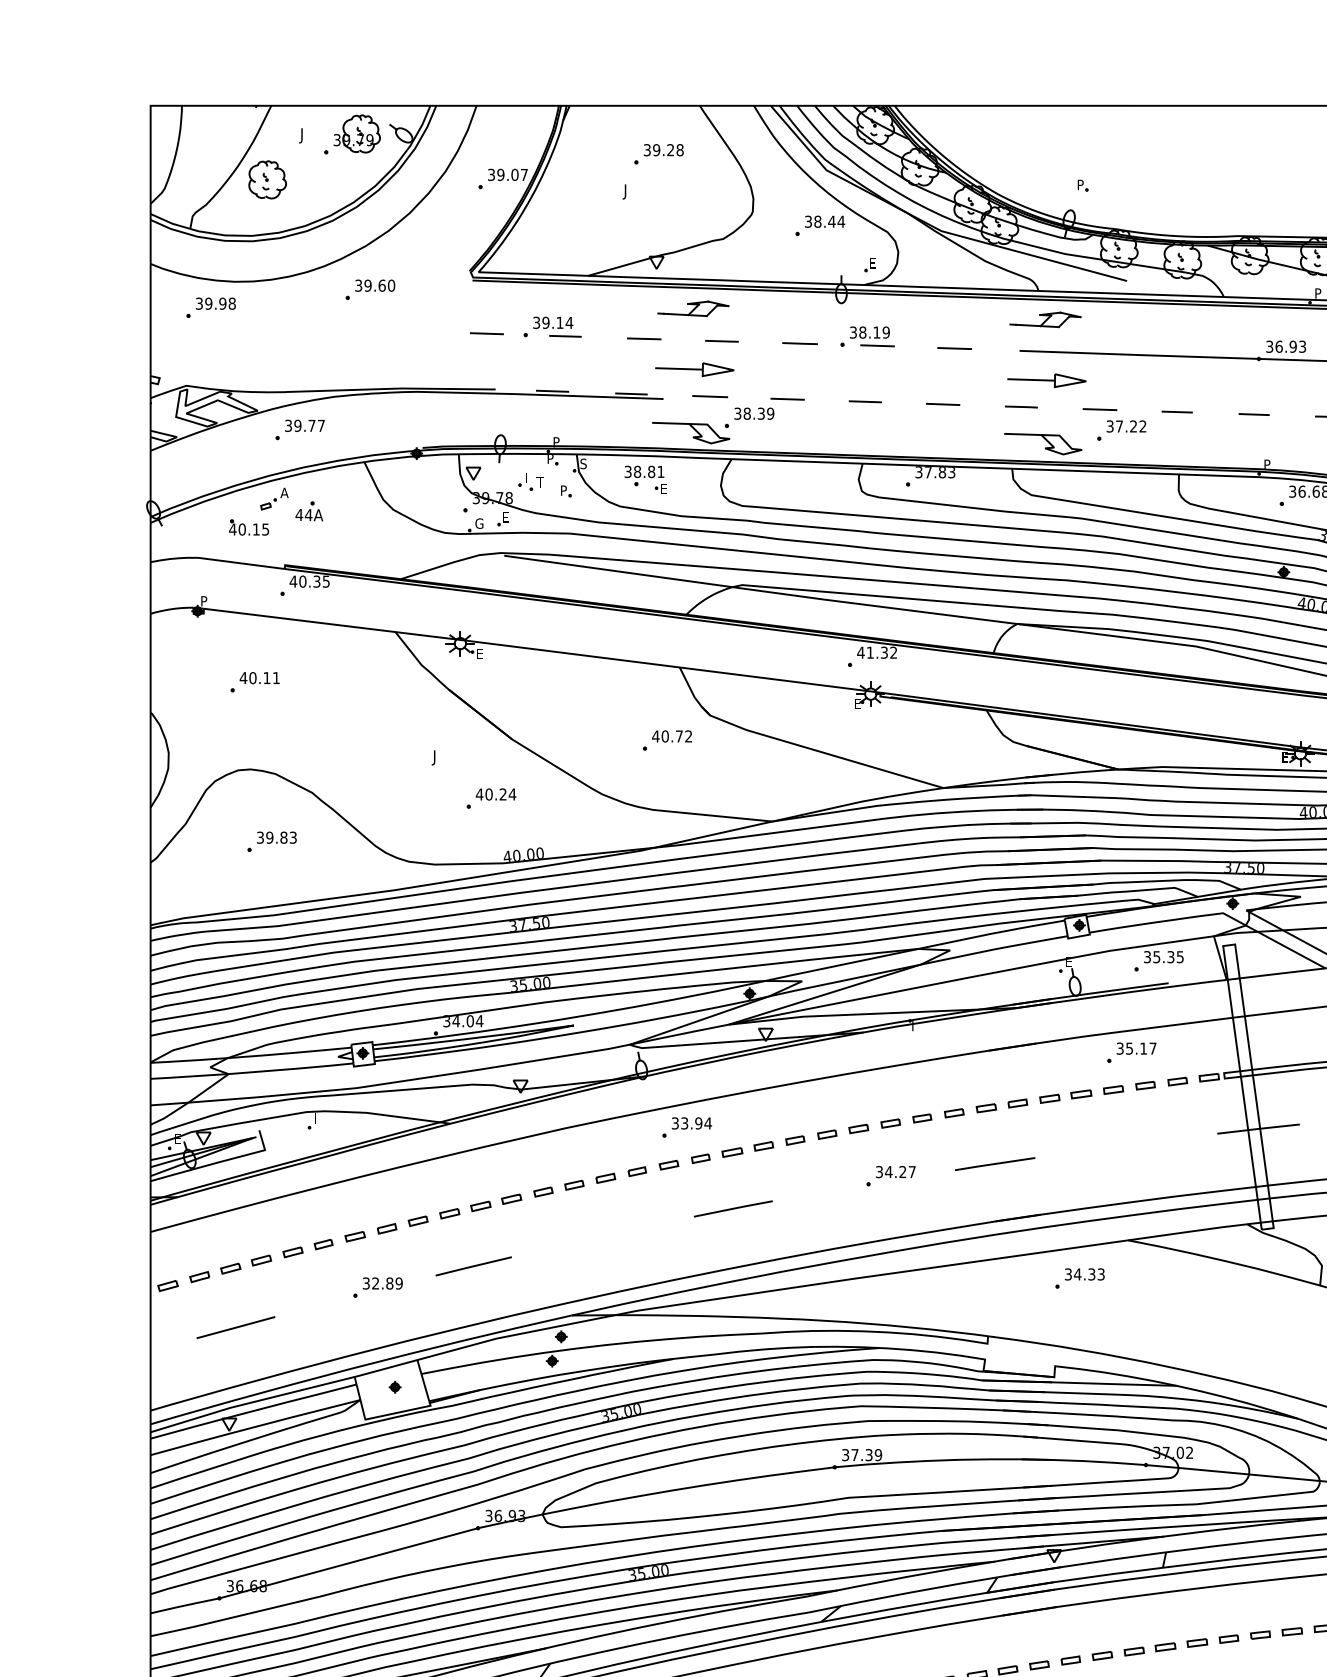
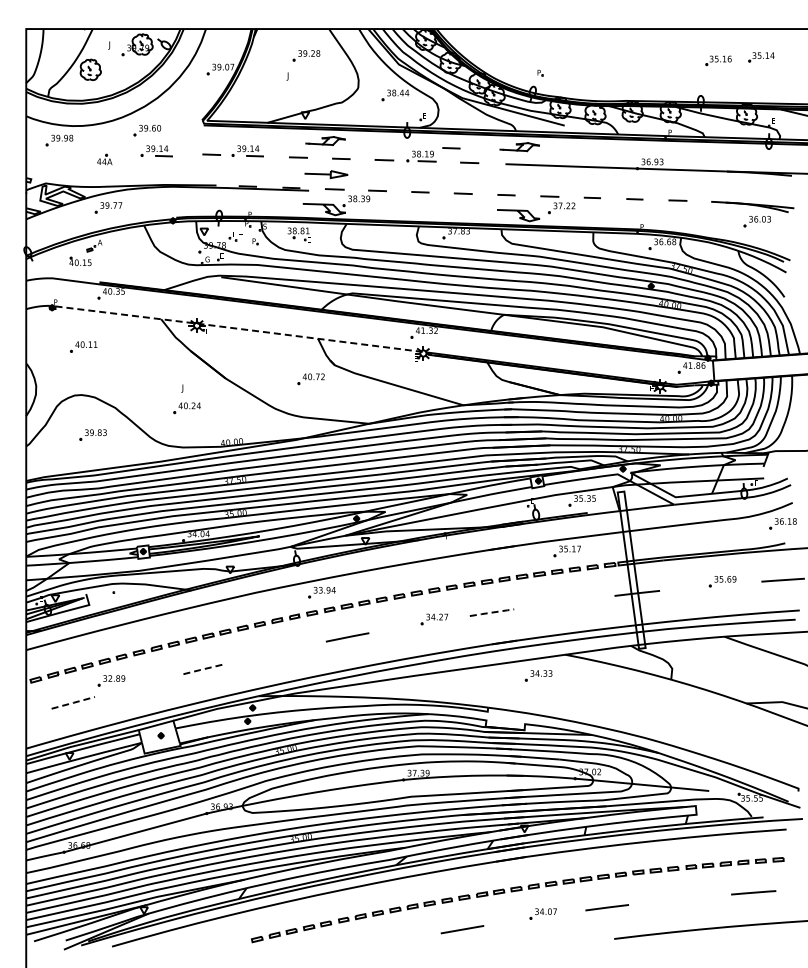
line: (921, 322) -> (451, 148), added
part: (386, 327) -> (156, 151), added
part: (1046, 380) -> (520, 180), removed
part: (308, 510) -> (104, 159), moved
line: (540, 650) -> (241, 329), solid -> dashed
part: (490, 799) -> (186, 408), moved
line: (996, 1163) -> (492, 612), solid -> dashed
line: (472, 1267) -> (203, 669), solid -> dashed
part: (377, 1287) -> (111, 680), moved
line: (236, 1326) -> (73, 702), solid -> dashed

